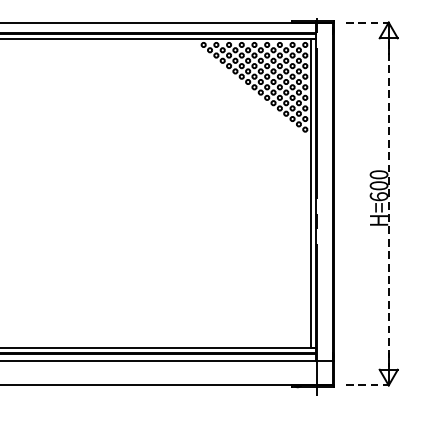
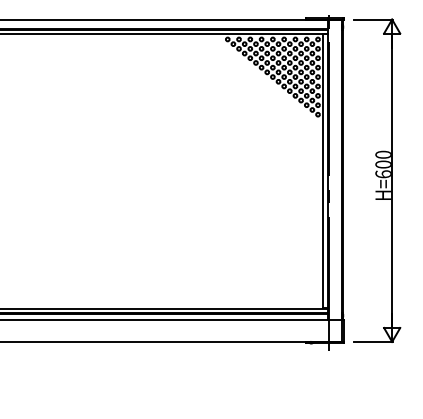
line: (367, 22) -> (373, 19), dashed -> solid
line: (389, 204) -> (392, 181), dashed -> solid
line: (367, 384) -> (373, 341), dashed -> solid

